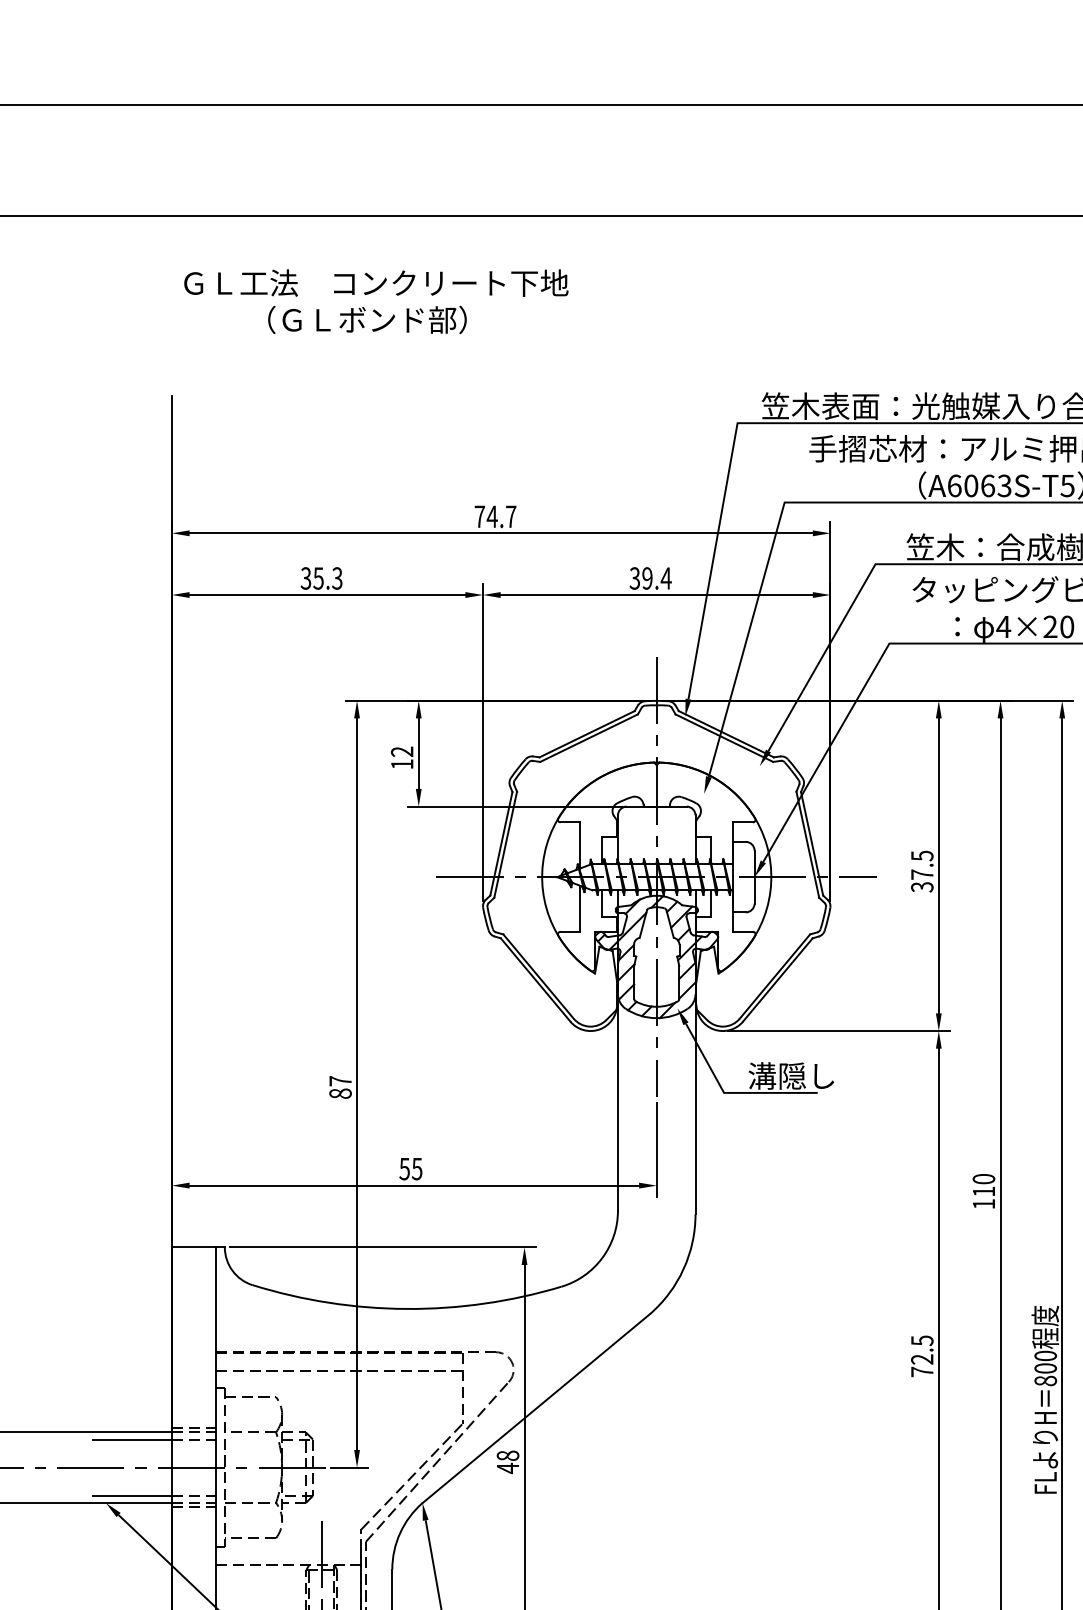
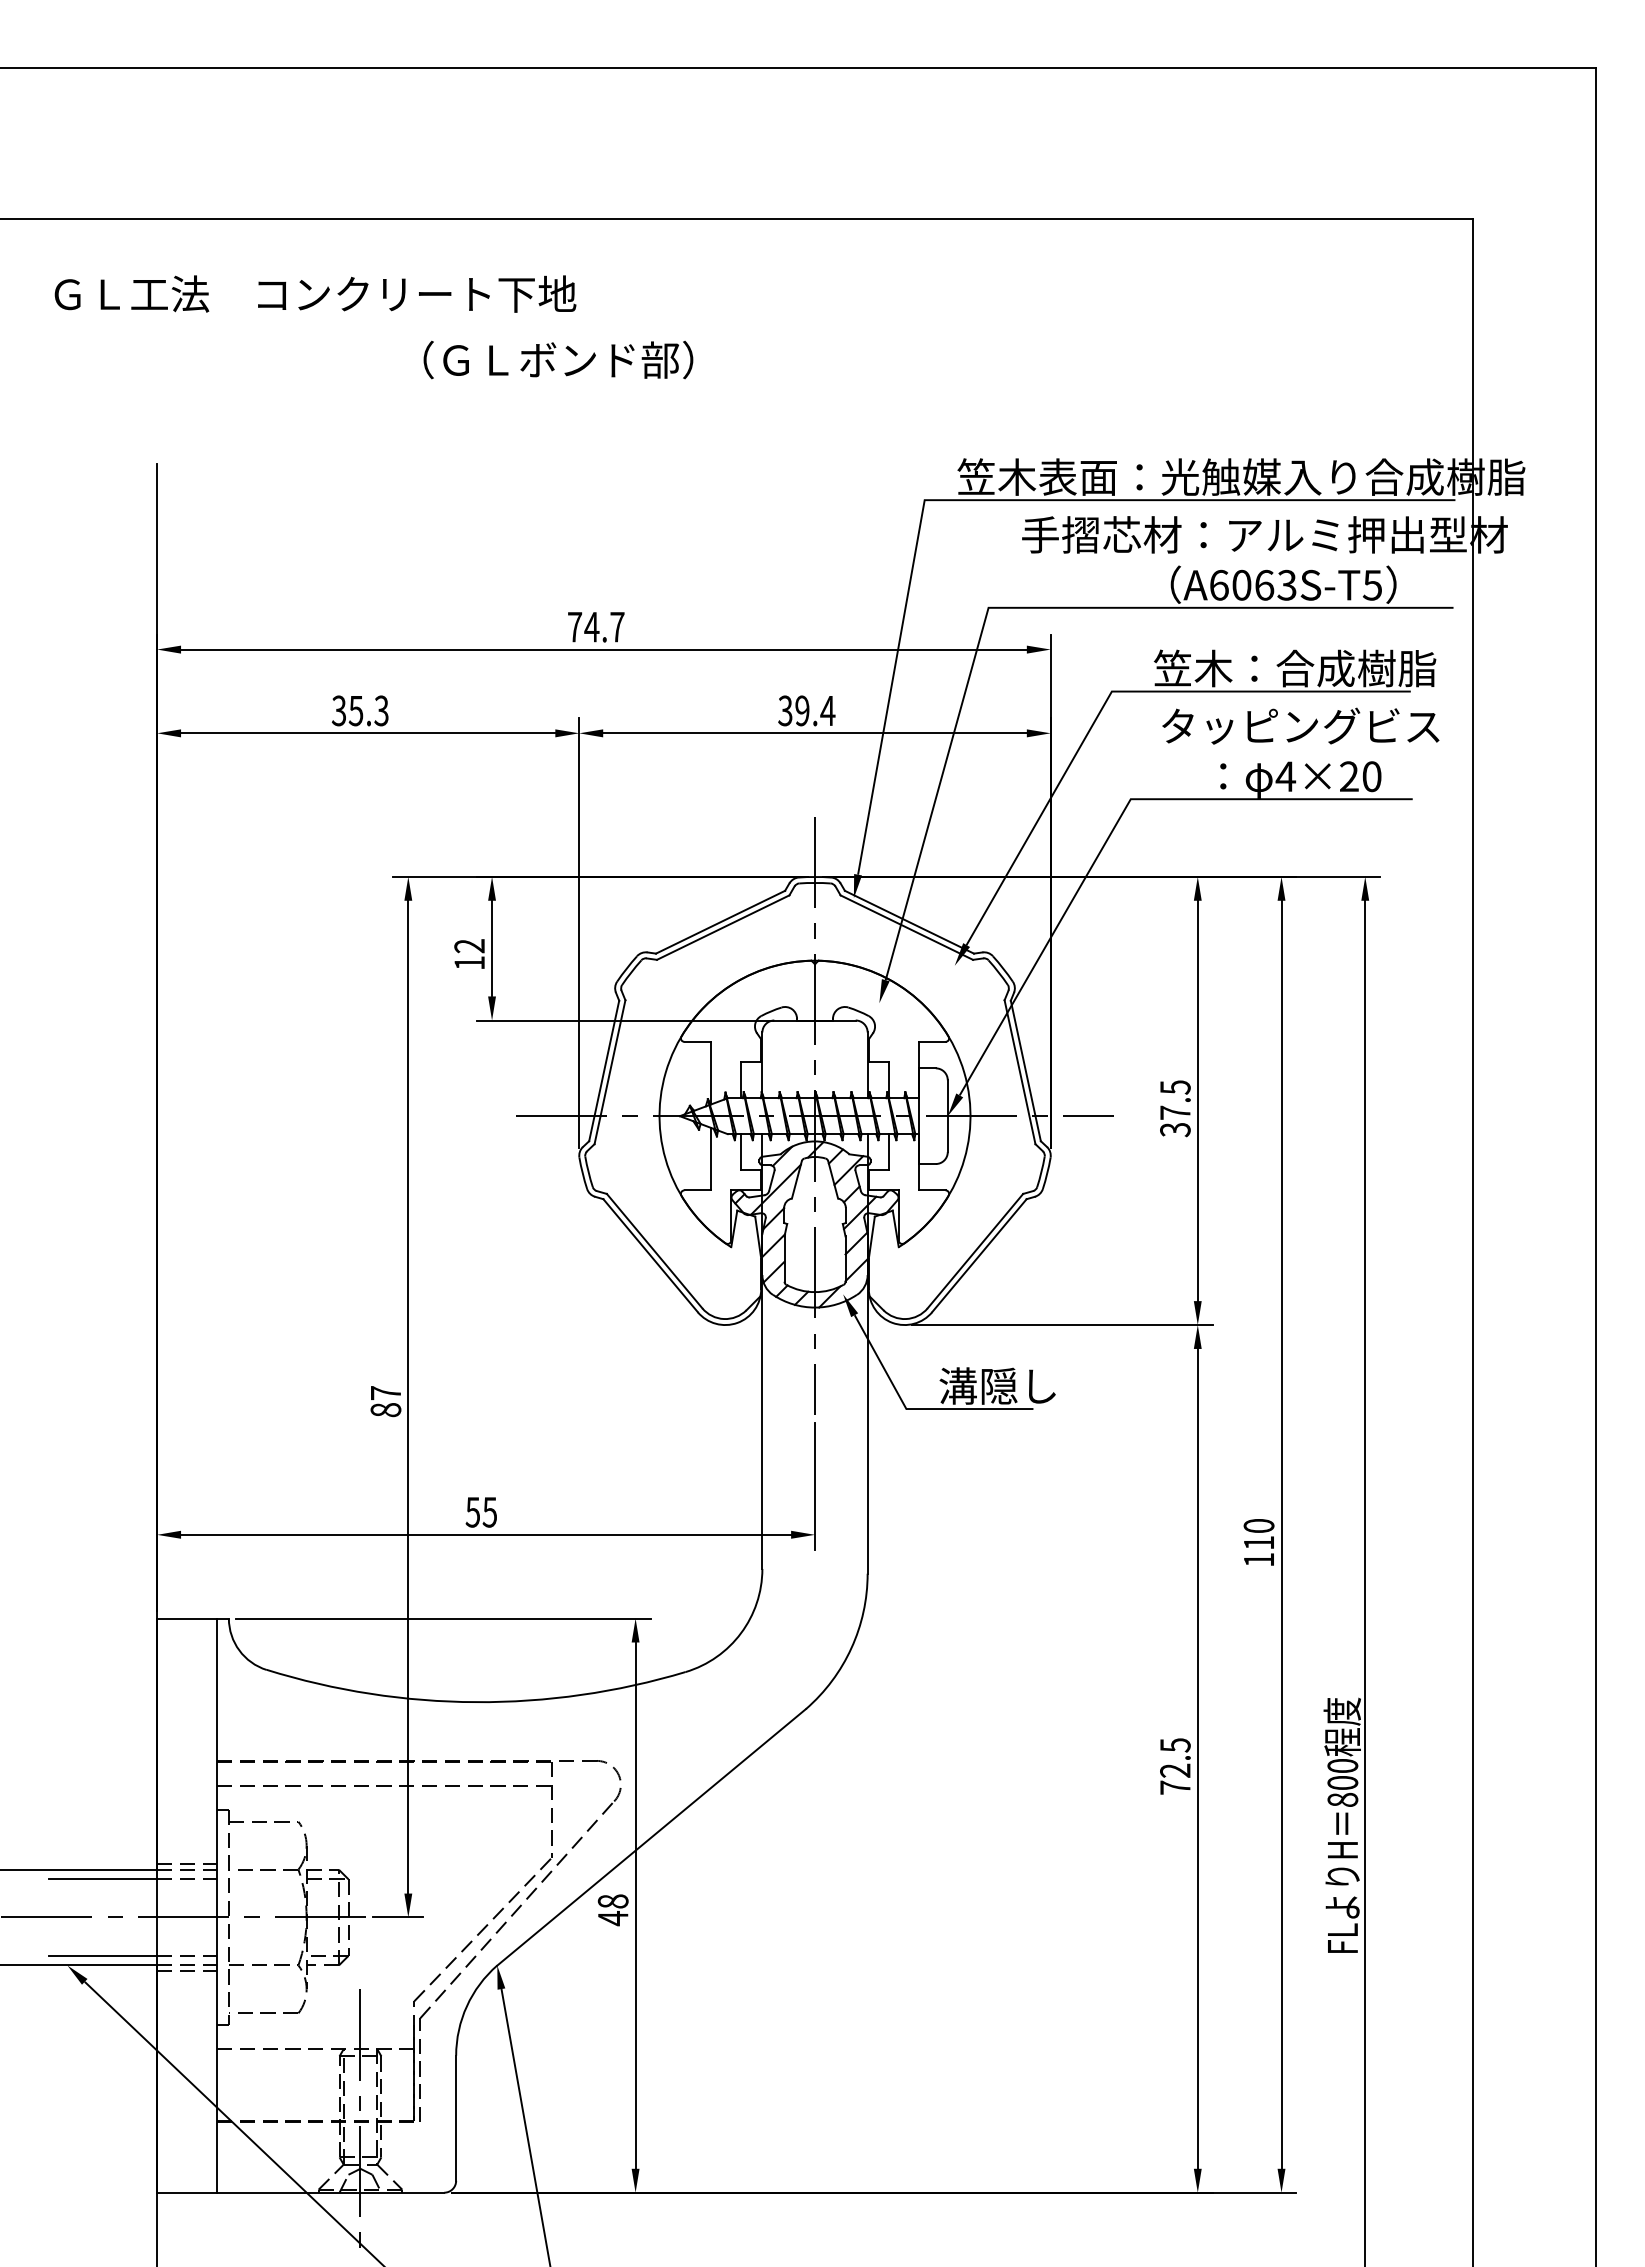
text: (376, 282) -> (315, 293), moved
text: (367, 319) -> (558, 359), moved

